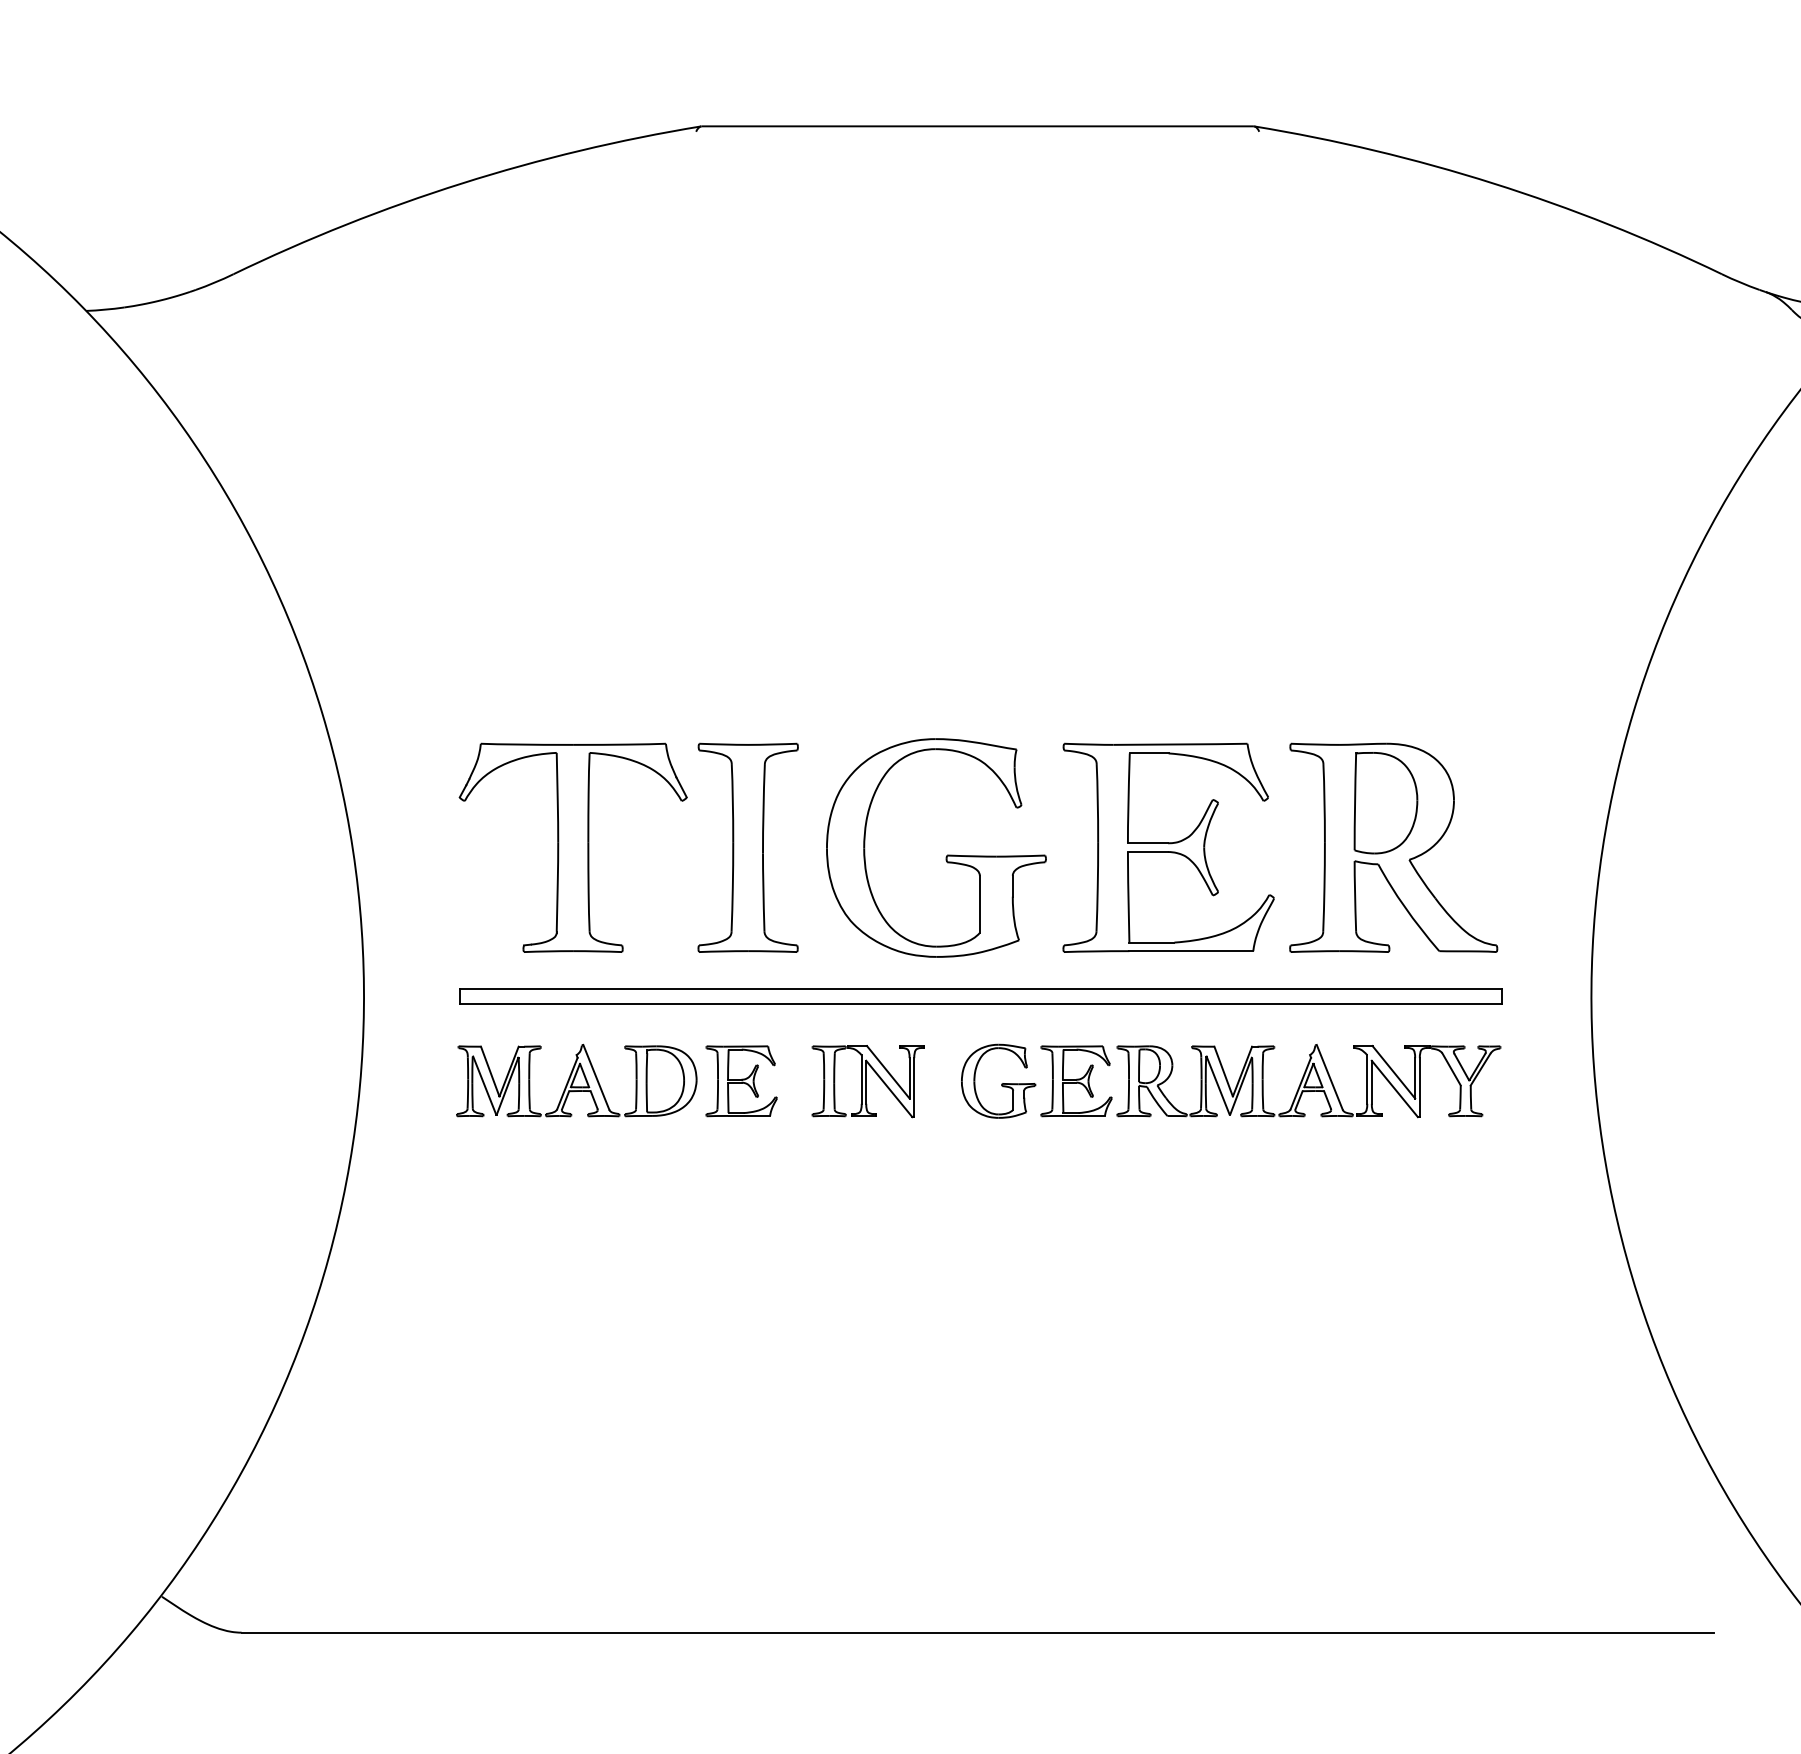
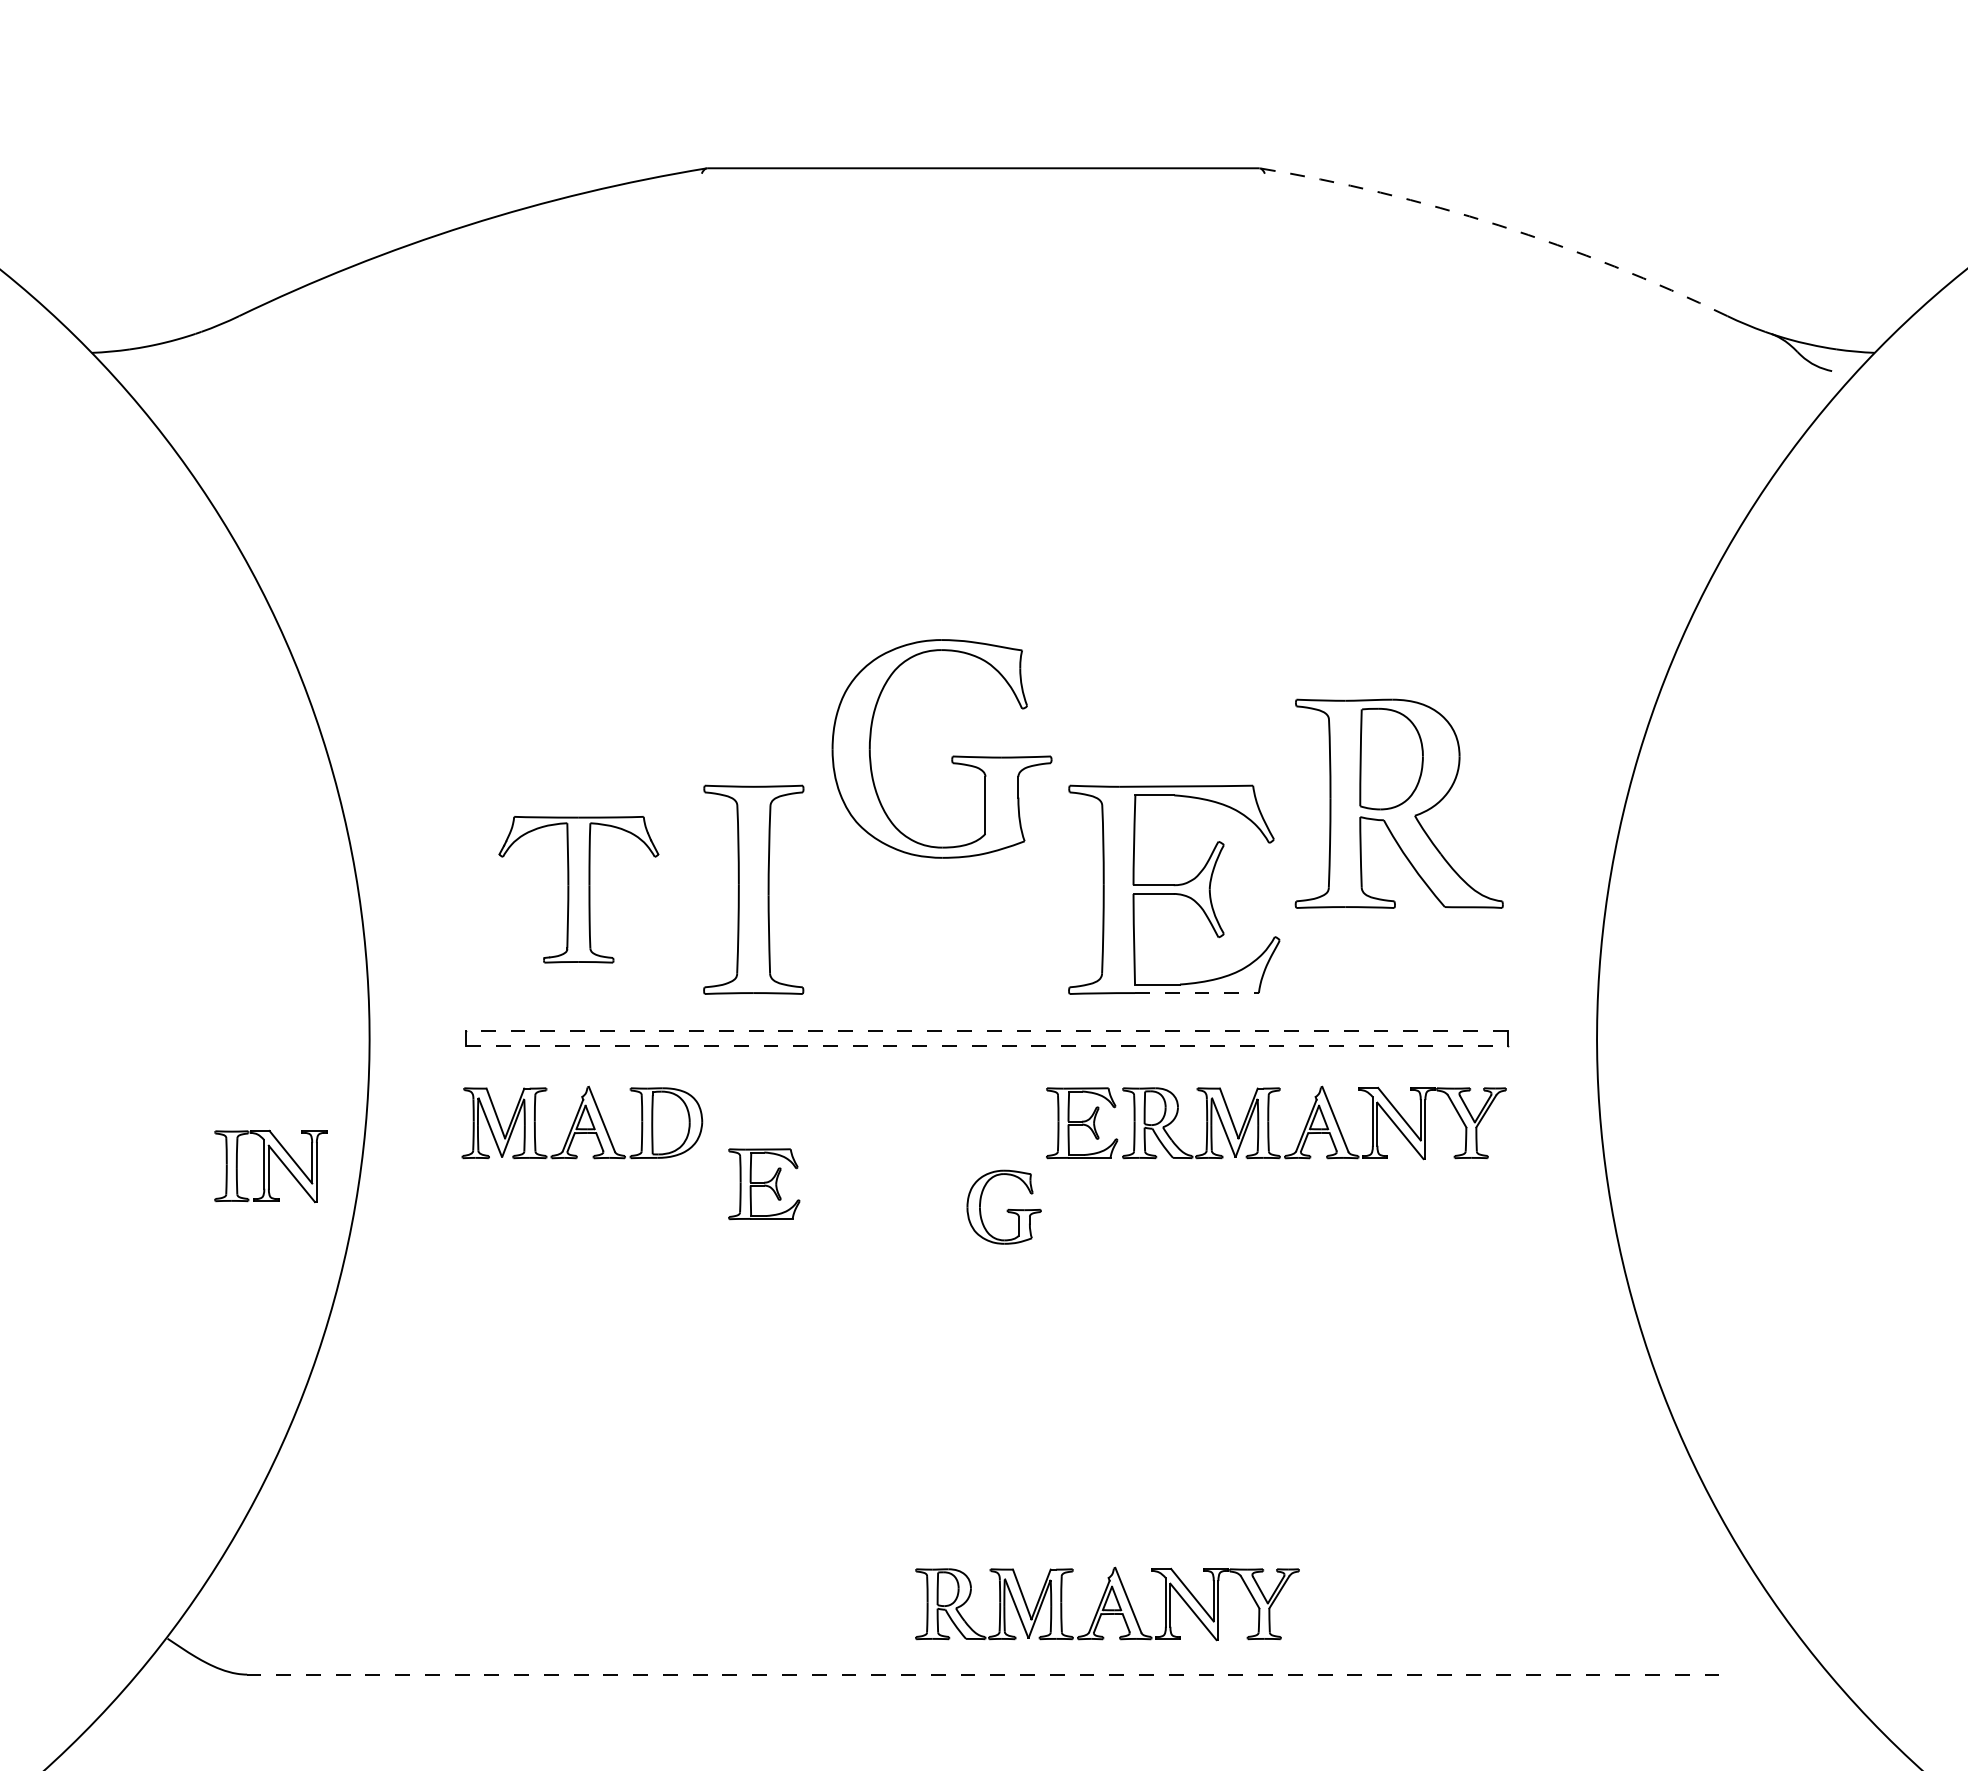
arc: (1492, 183) -> (1498, 225), solid -> dashed
part: (572, 847) -> (578, 889), size x0.7
part: (1392, 847) -> (1398, 803), moved
part: (945, 855) -> (951, 756), moved
line: (1190, 951) -> (1196, 993), solid -> dashed
line: (980, 989) -> (986, 1031), solid -> dashed
line: (980, 1004) -> (986, 1046), solid -> dashed
part: (997, 1080) -> (1003, 1206), moved
part: (741, 1081) -> (764, 1184), moved
part: (867, 1081) -> (270, 1166), moved
part: (1101, 1561) -> (1107, 1603), added
line: (976, 1632) -> (982, 1674), solid -> dashed

